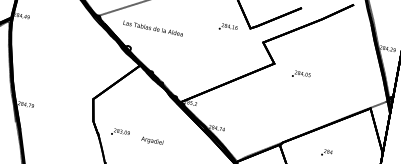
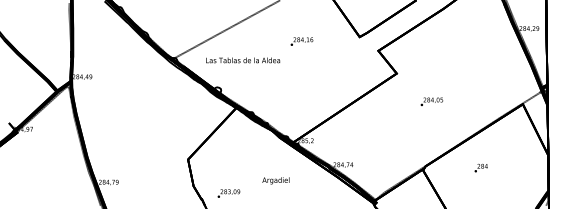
text: (227, 27) -> (301, 41), moved
text: (301, 74) -> (431, 101), moved
text: (151, 140) -> (275, 180), moved

